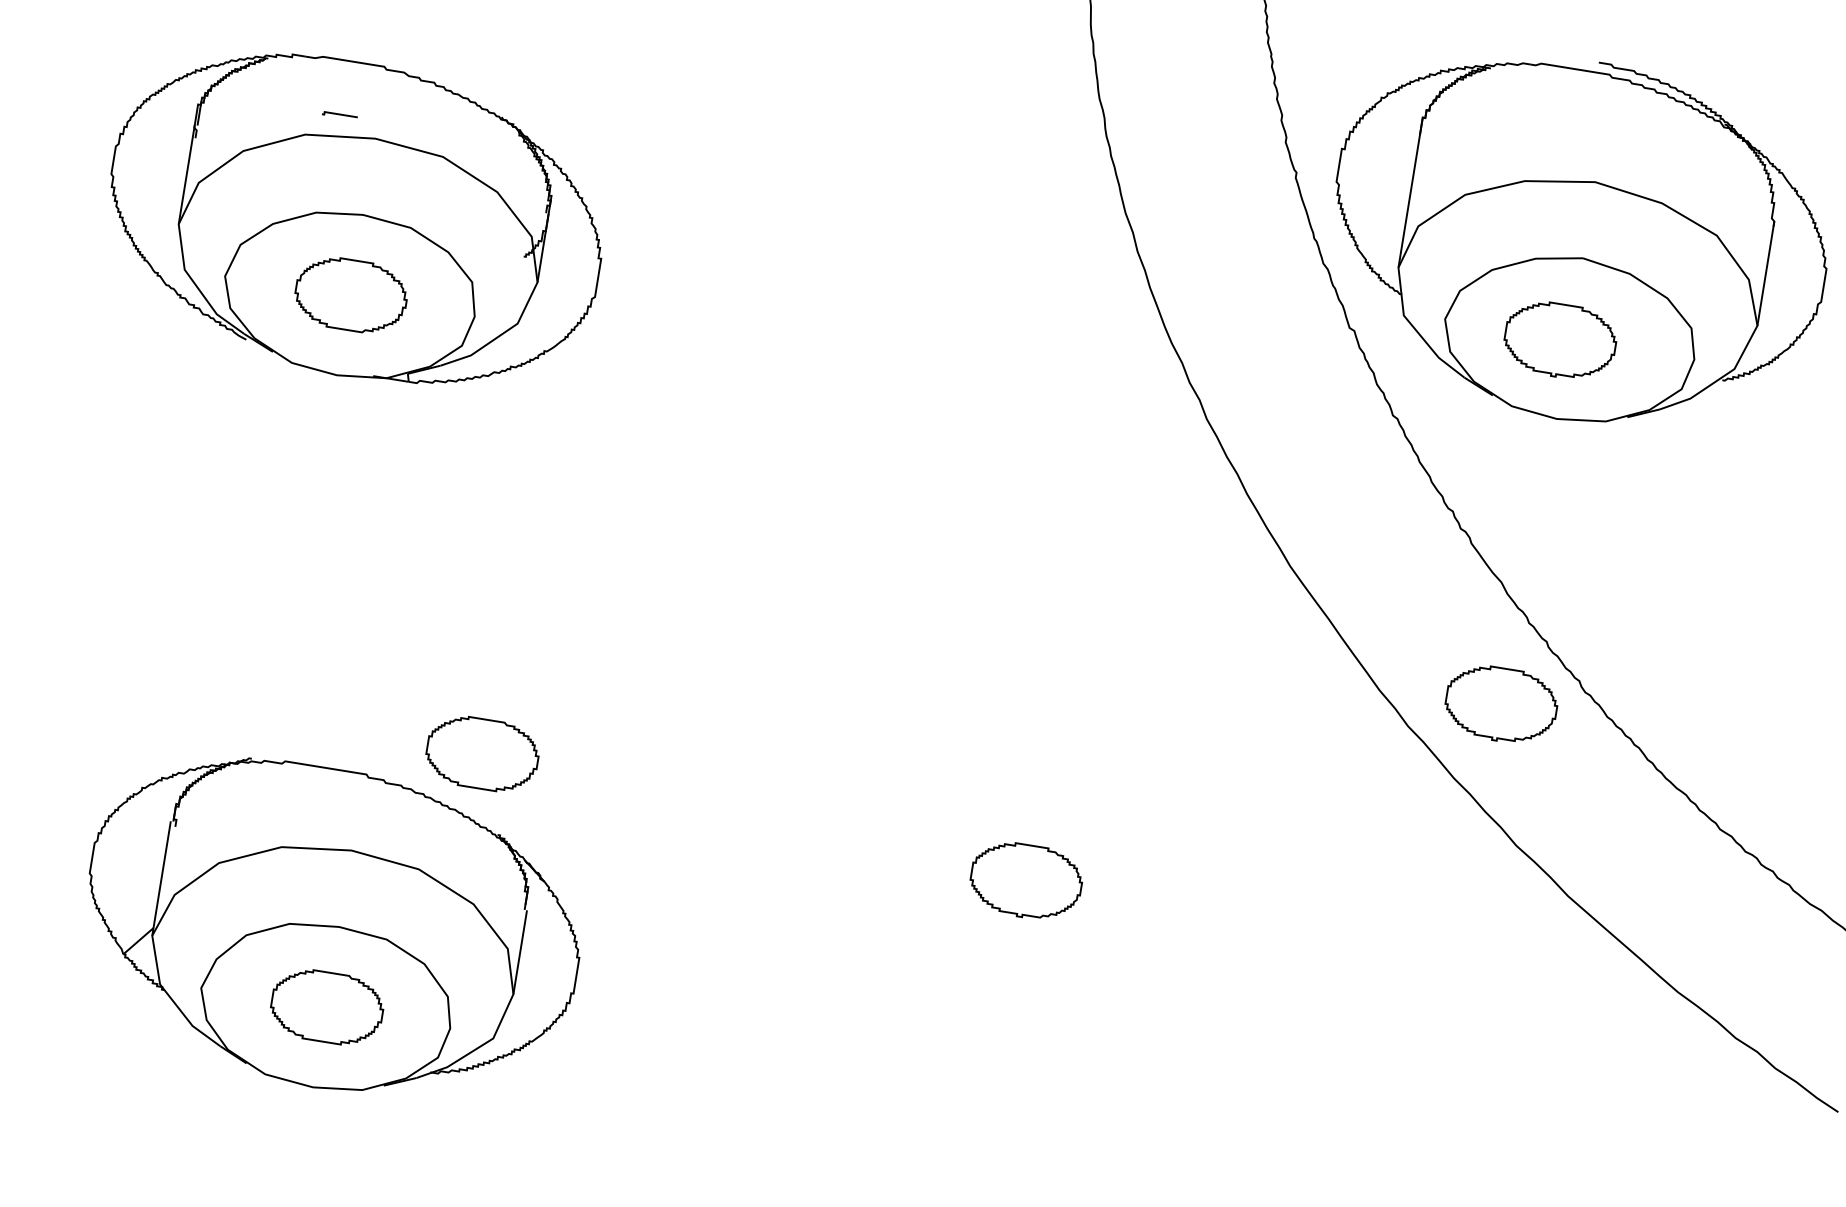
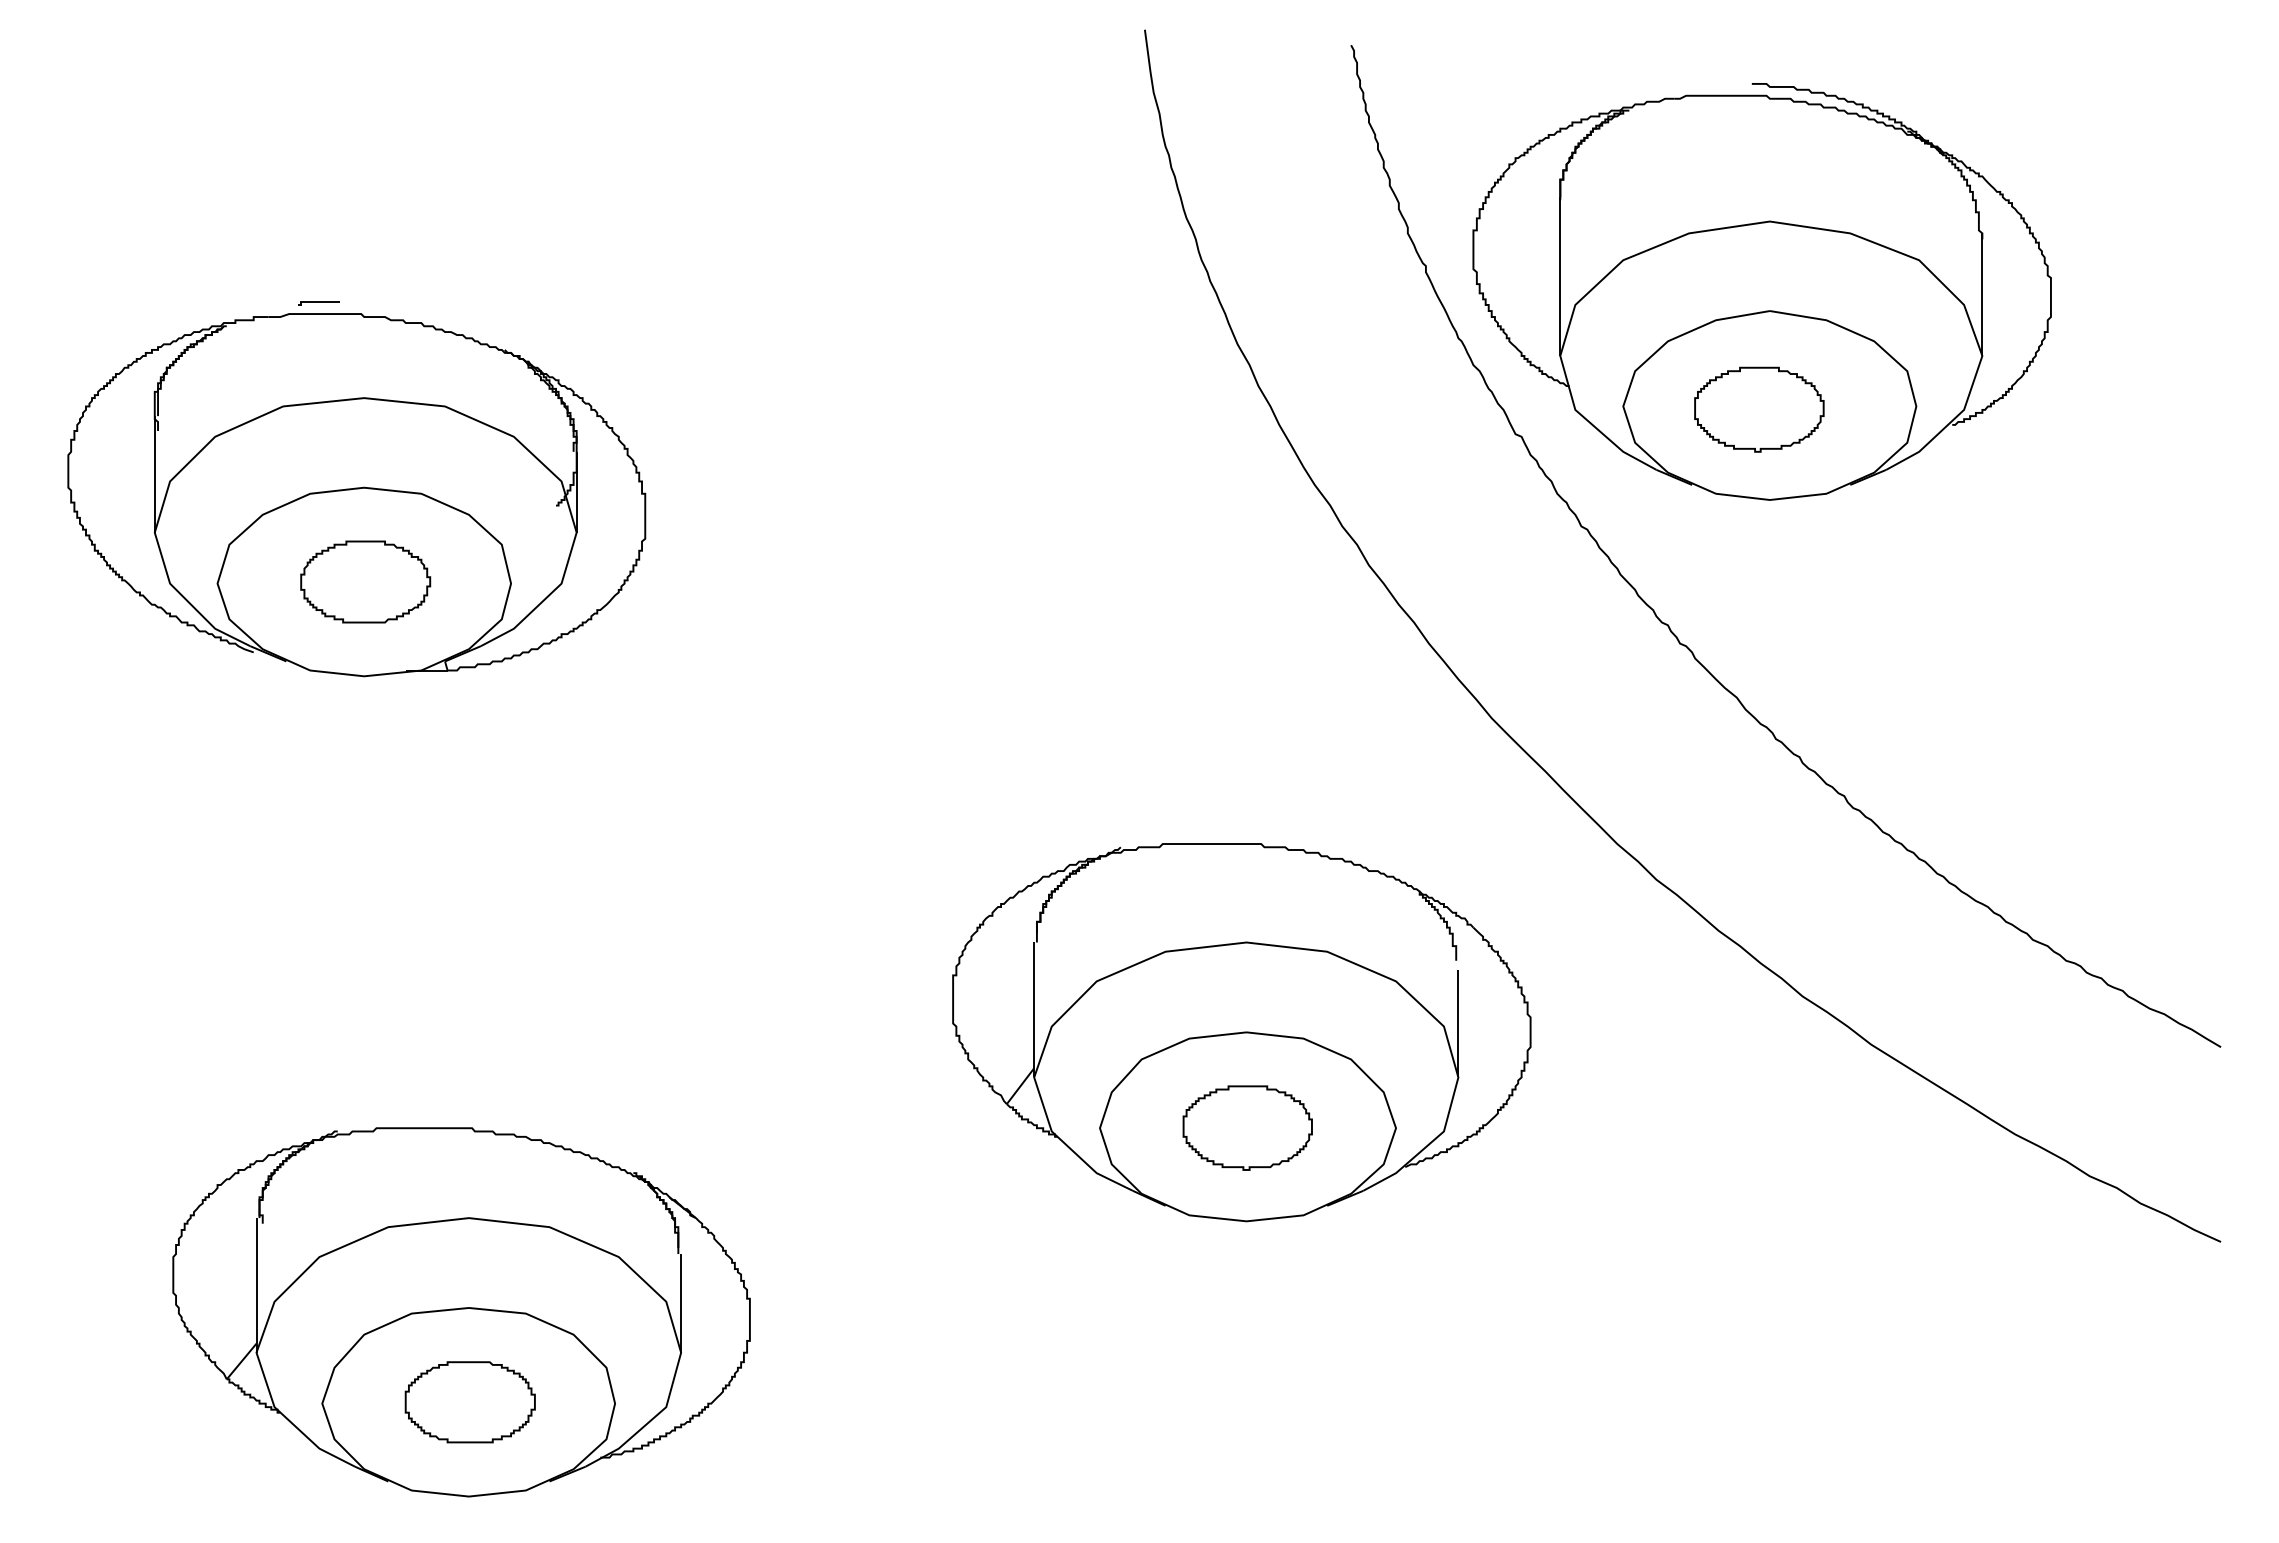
curve: (339, 114) -> (318, 302), moved
part: (1501, 704) -> (1759, 837), removed
part: (481, 754) -> (600, 1083), removed
part: (1034, 799) -> (1241, 1032), added

